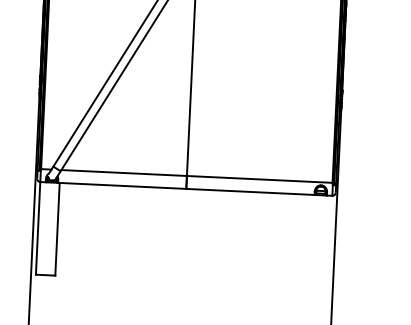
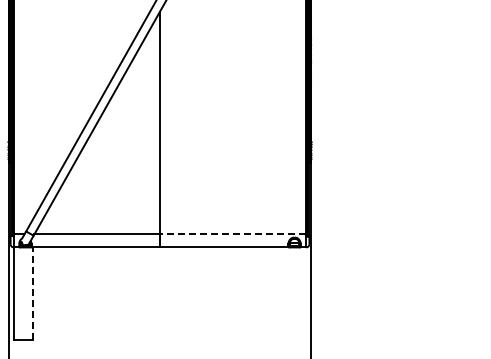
line: (259, 179) -> (232, 234), solid -> dashed
line: (57, 228) -> (33, 293), solid -> dashed

